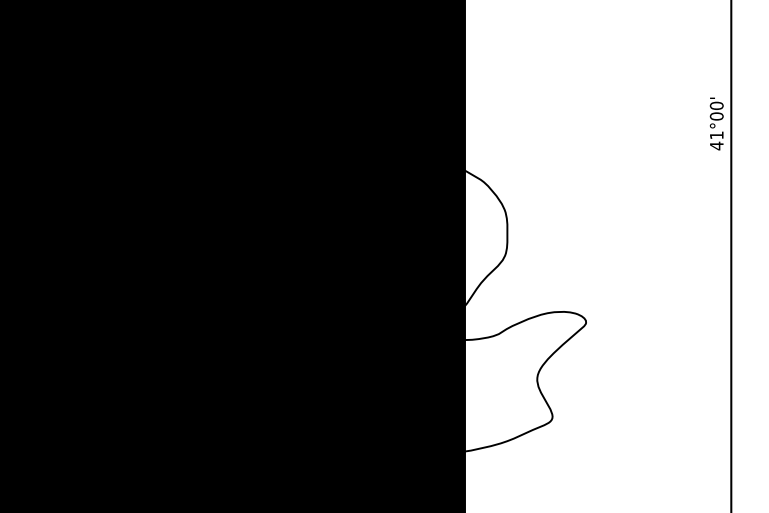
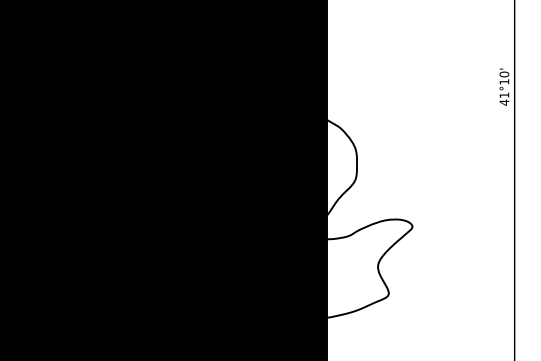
text: (716, 115) -> (504, 81), 41°00' -> 41°10'

